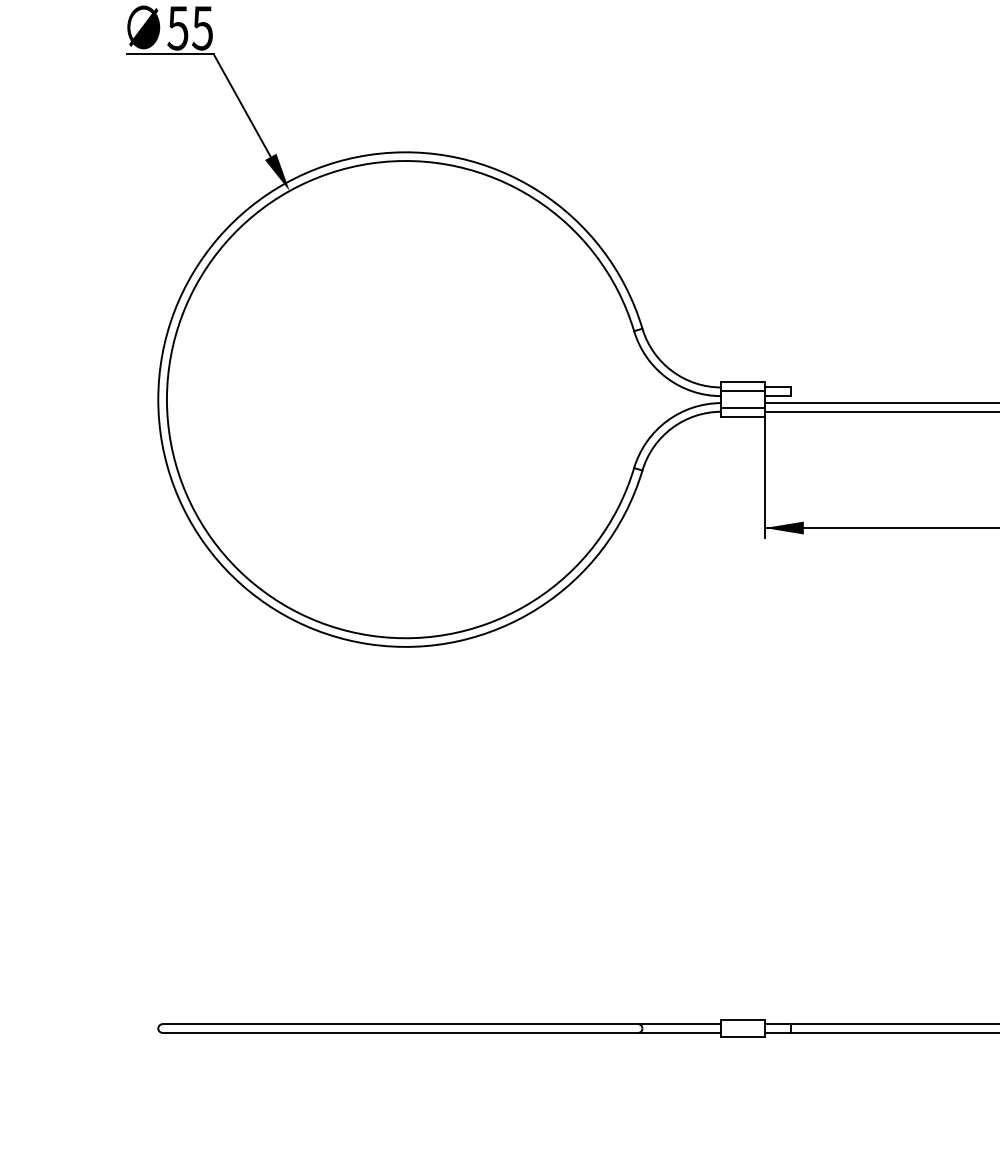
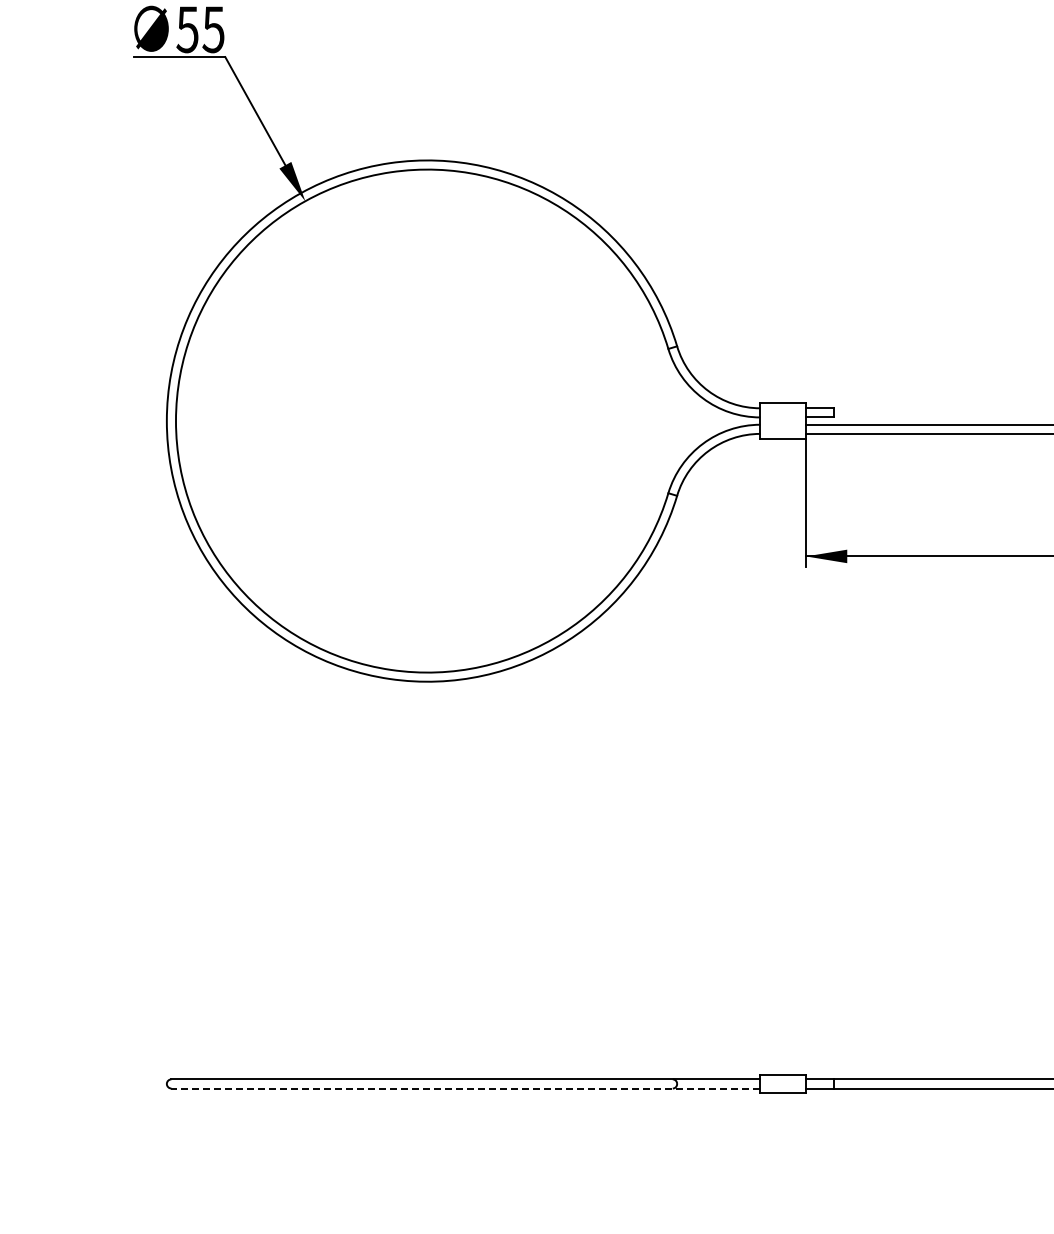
line: (743, 390) -> (783, 411), removed
line: (743, 408) -> (783, 430), removed
line: (441, 1032) -> (465, 1088), solid -> dashed

